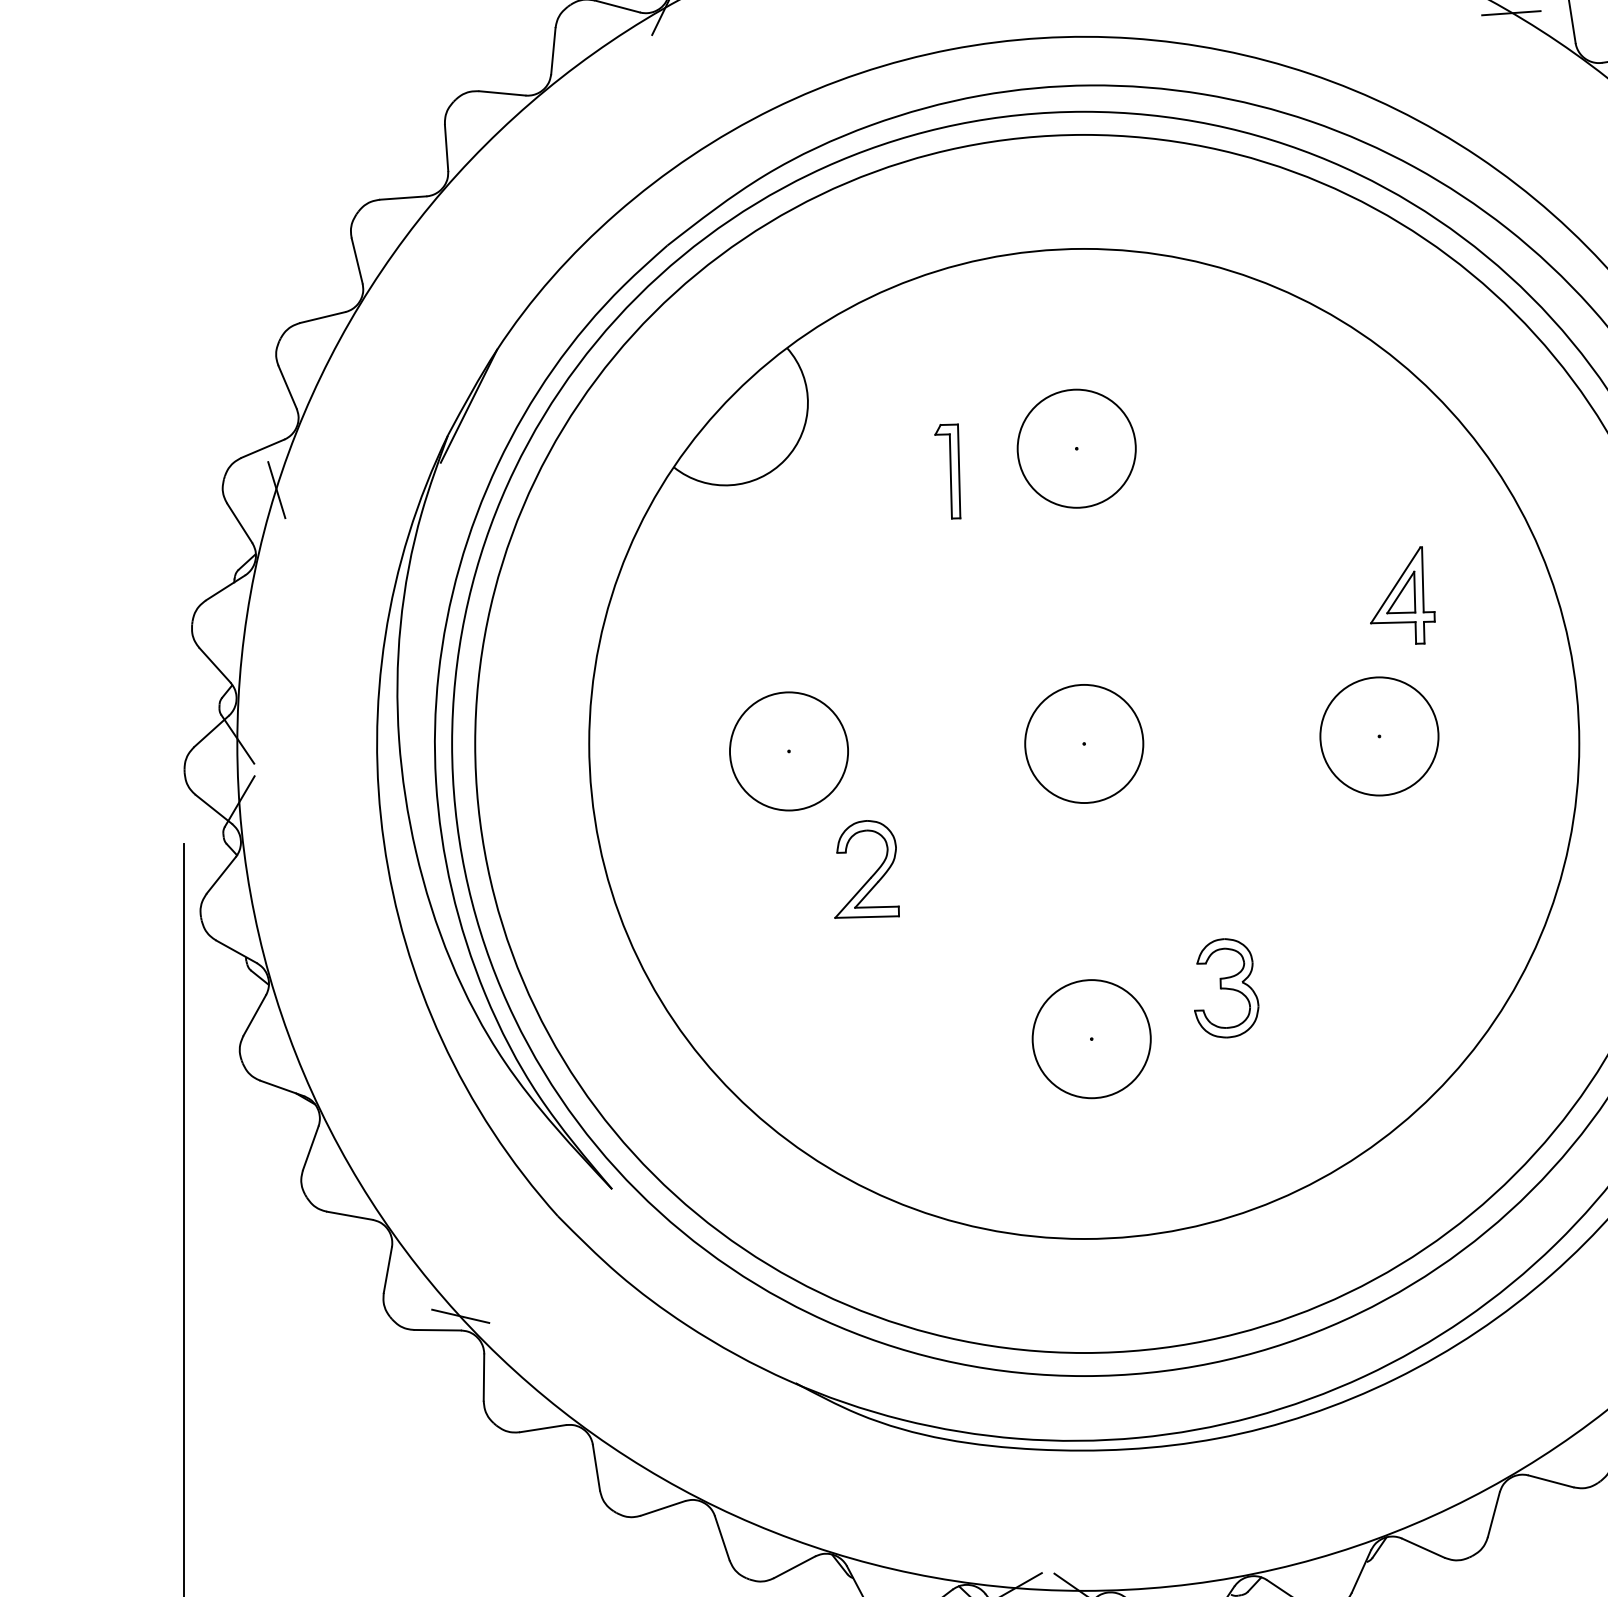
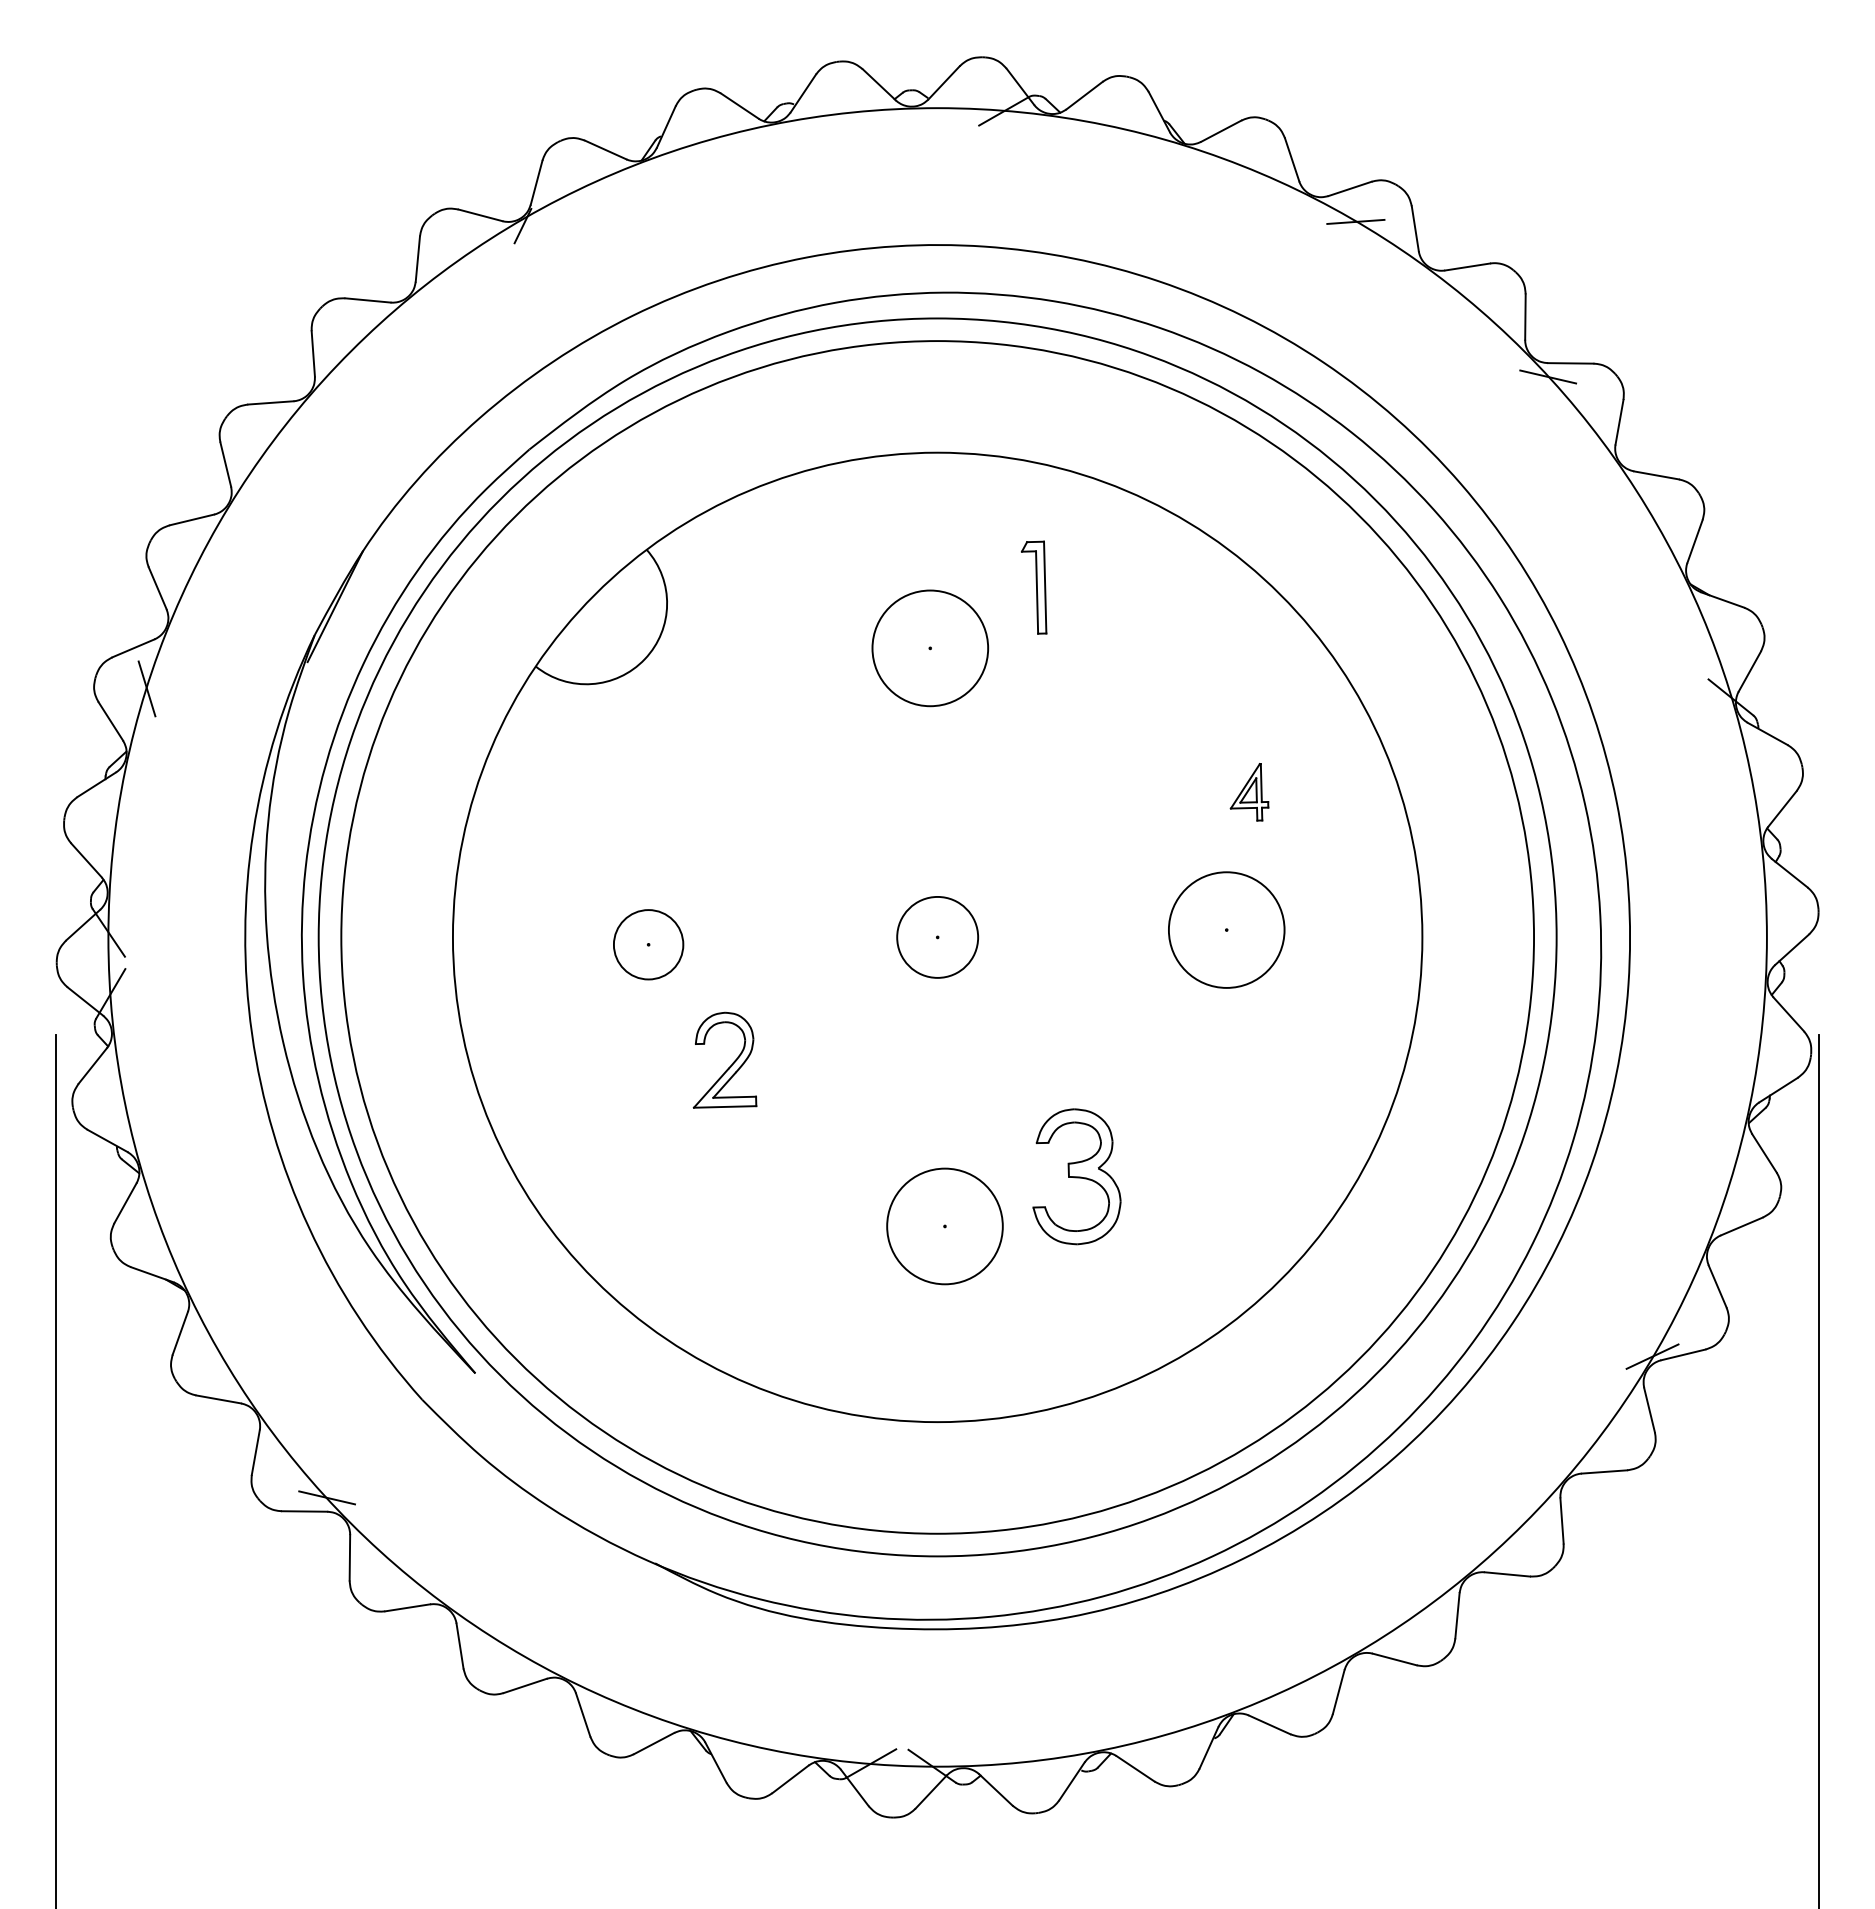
part: (948, 471) -> (1034, 587), moved
part: (1402, 595) -> (1249, 792), size x0.6
circle: (1084, 744) -> (937, 937), size x0.7
circle: (788, 751) -> (648, 944), size x0.6
part: (1227, 988) -> (1077, 1176), size x1.4

